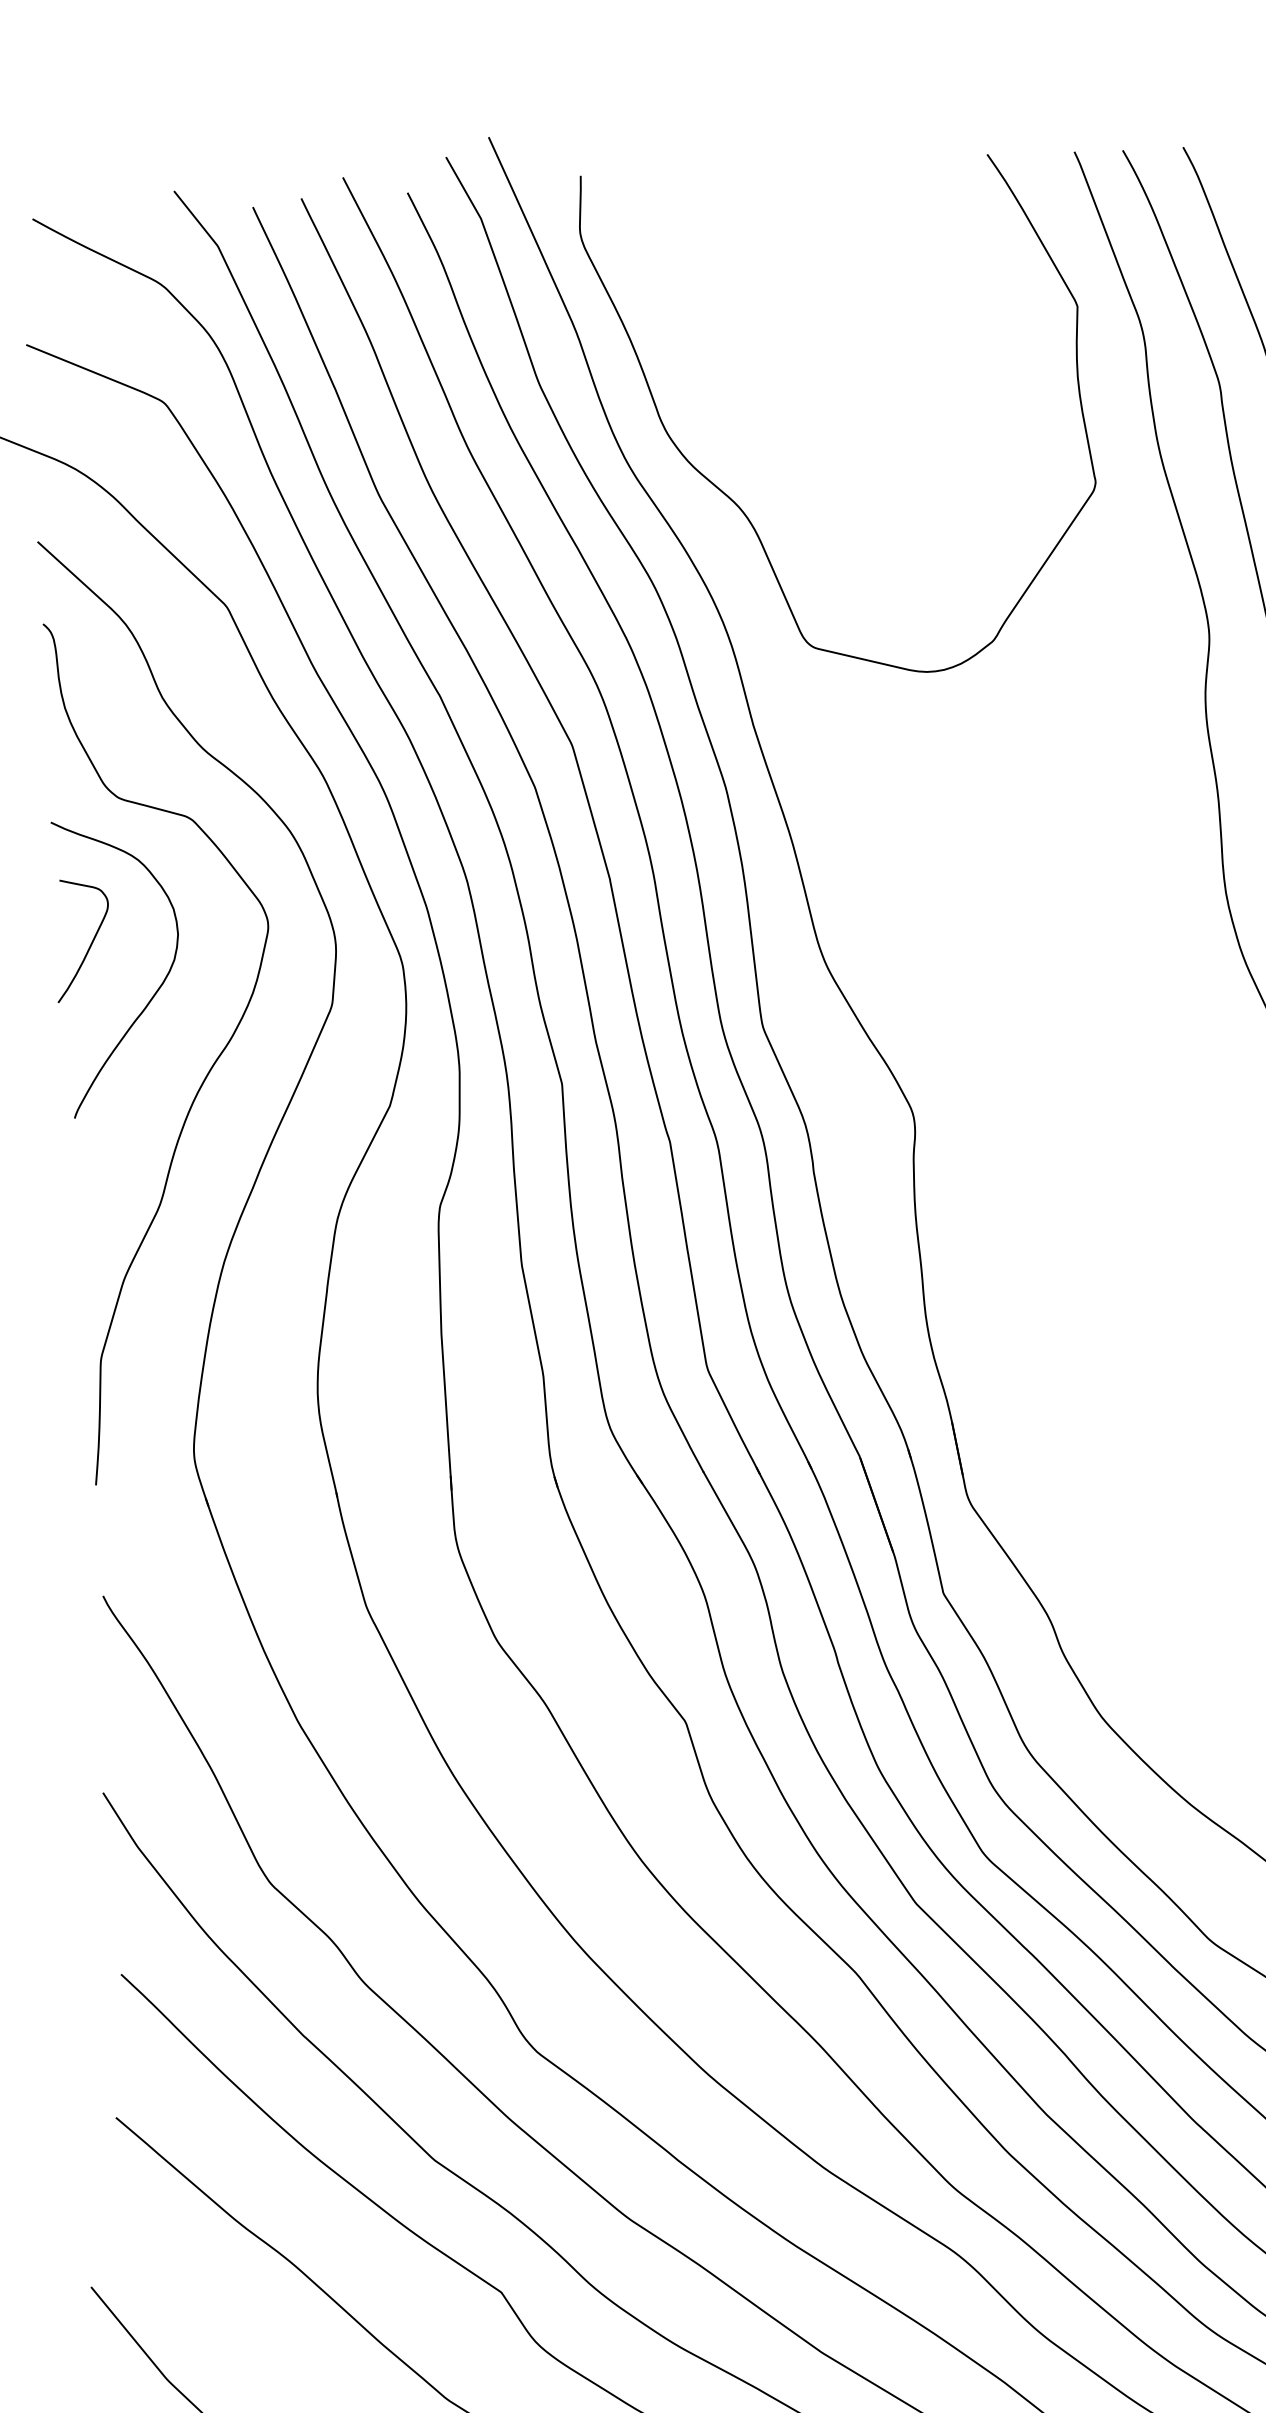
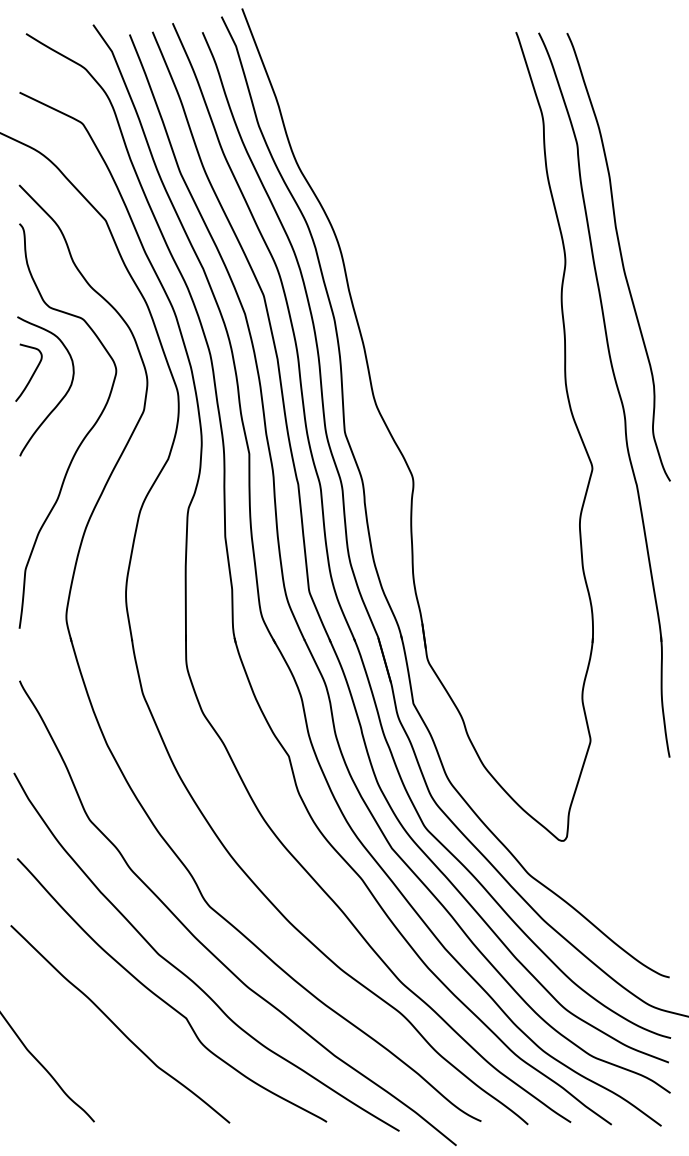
curve: (744, 510) -> (351, 190), removed

